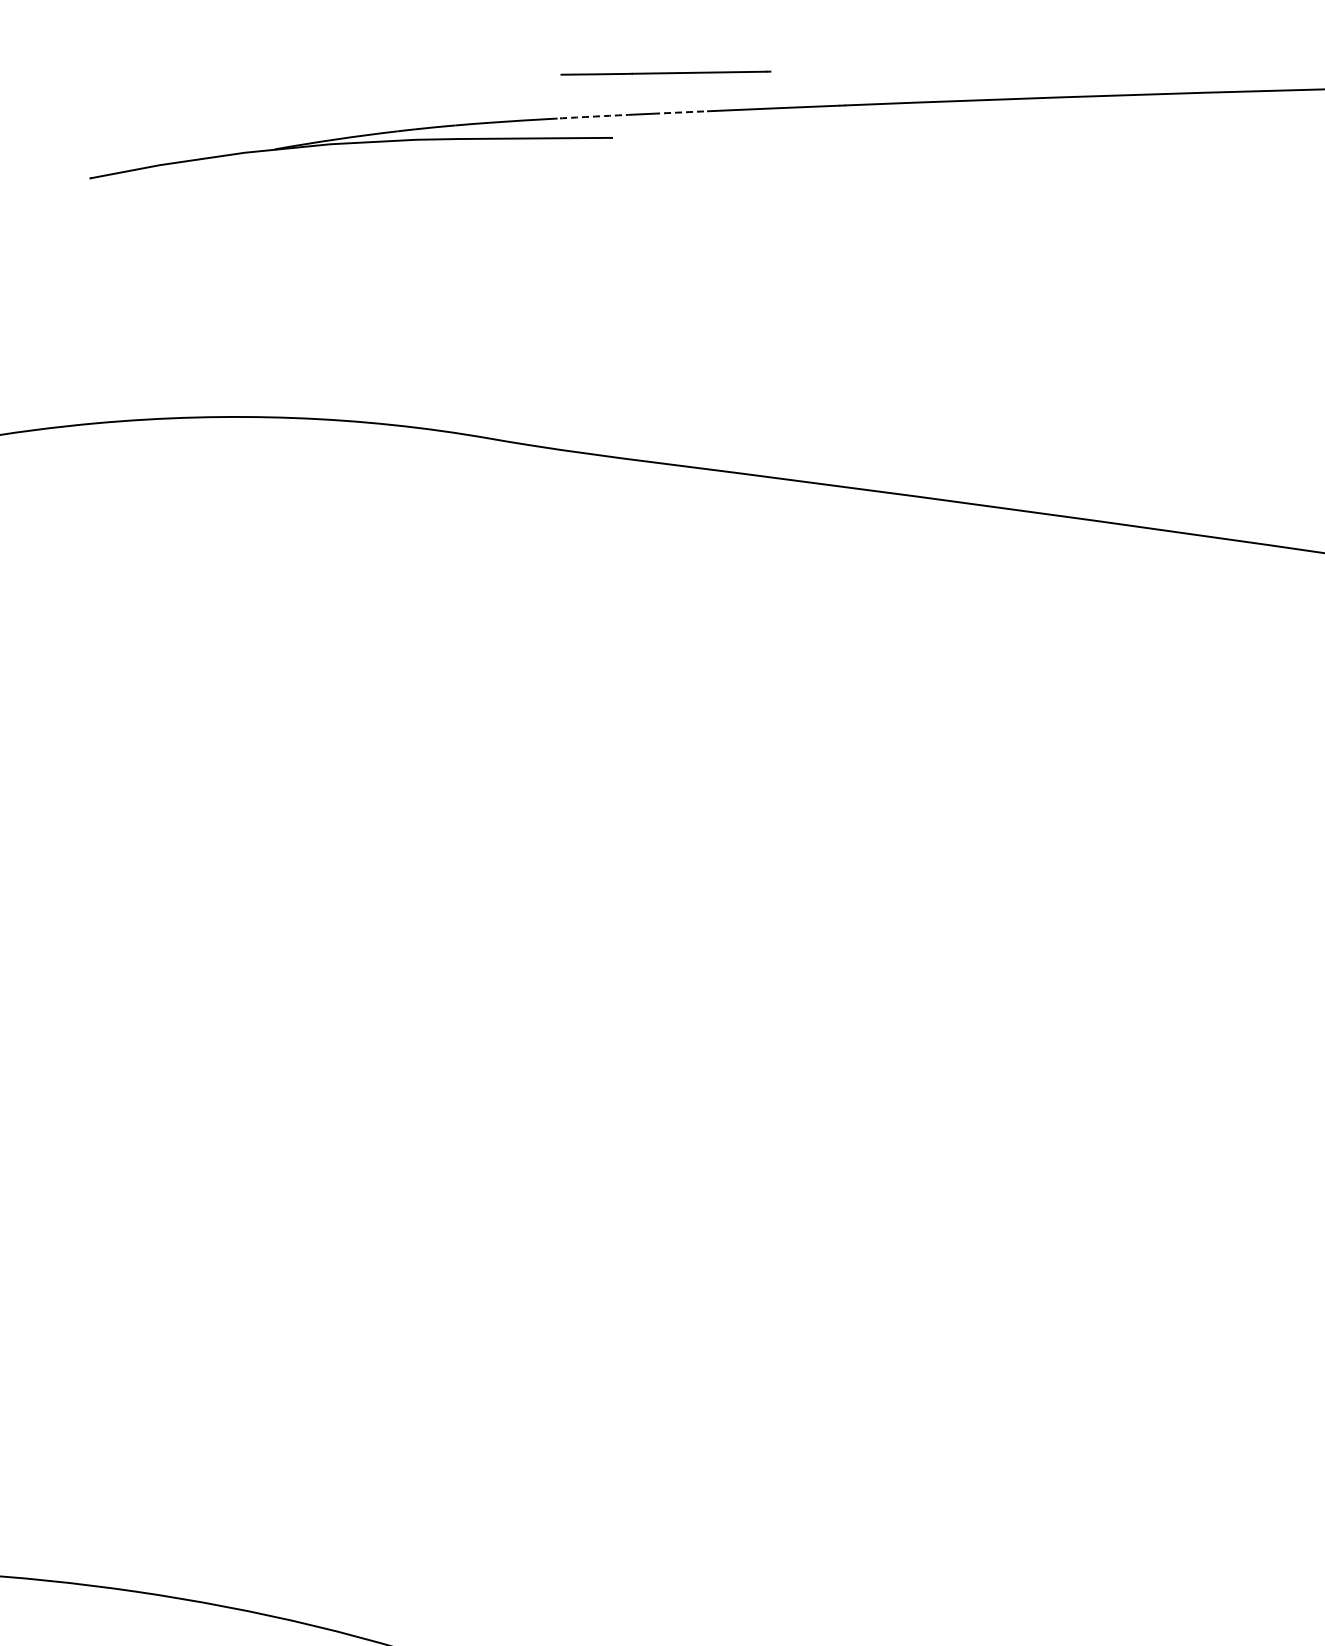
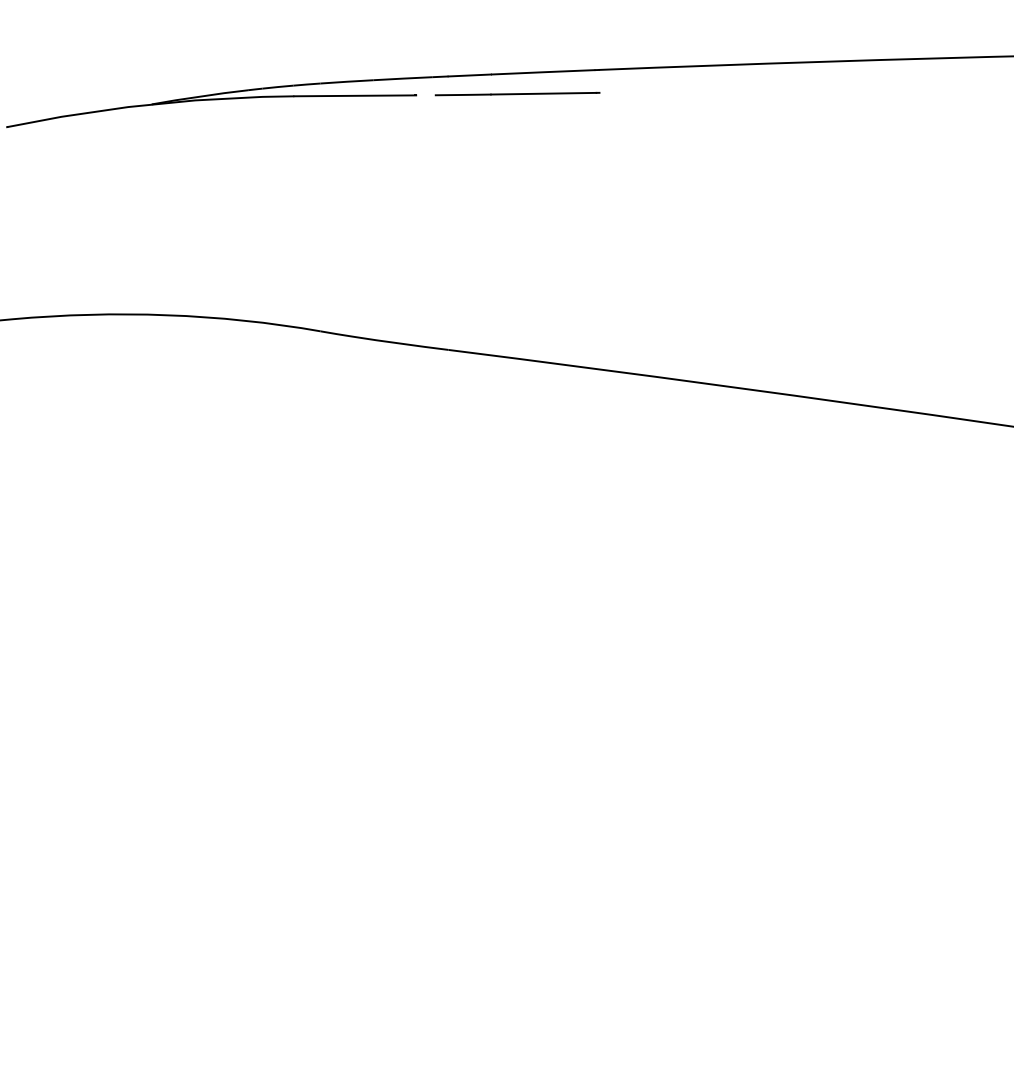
line: (665, 72) -> (517, 93), moved
line: (680, 112) -> (470, 75), dashed -> solid
arc: (595, 116) -> (403, 78), dashed -> solid

